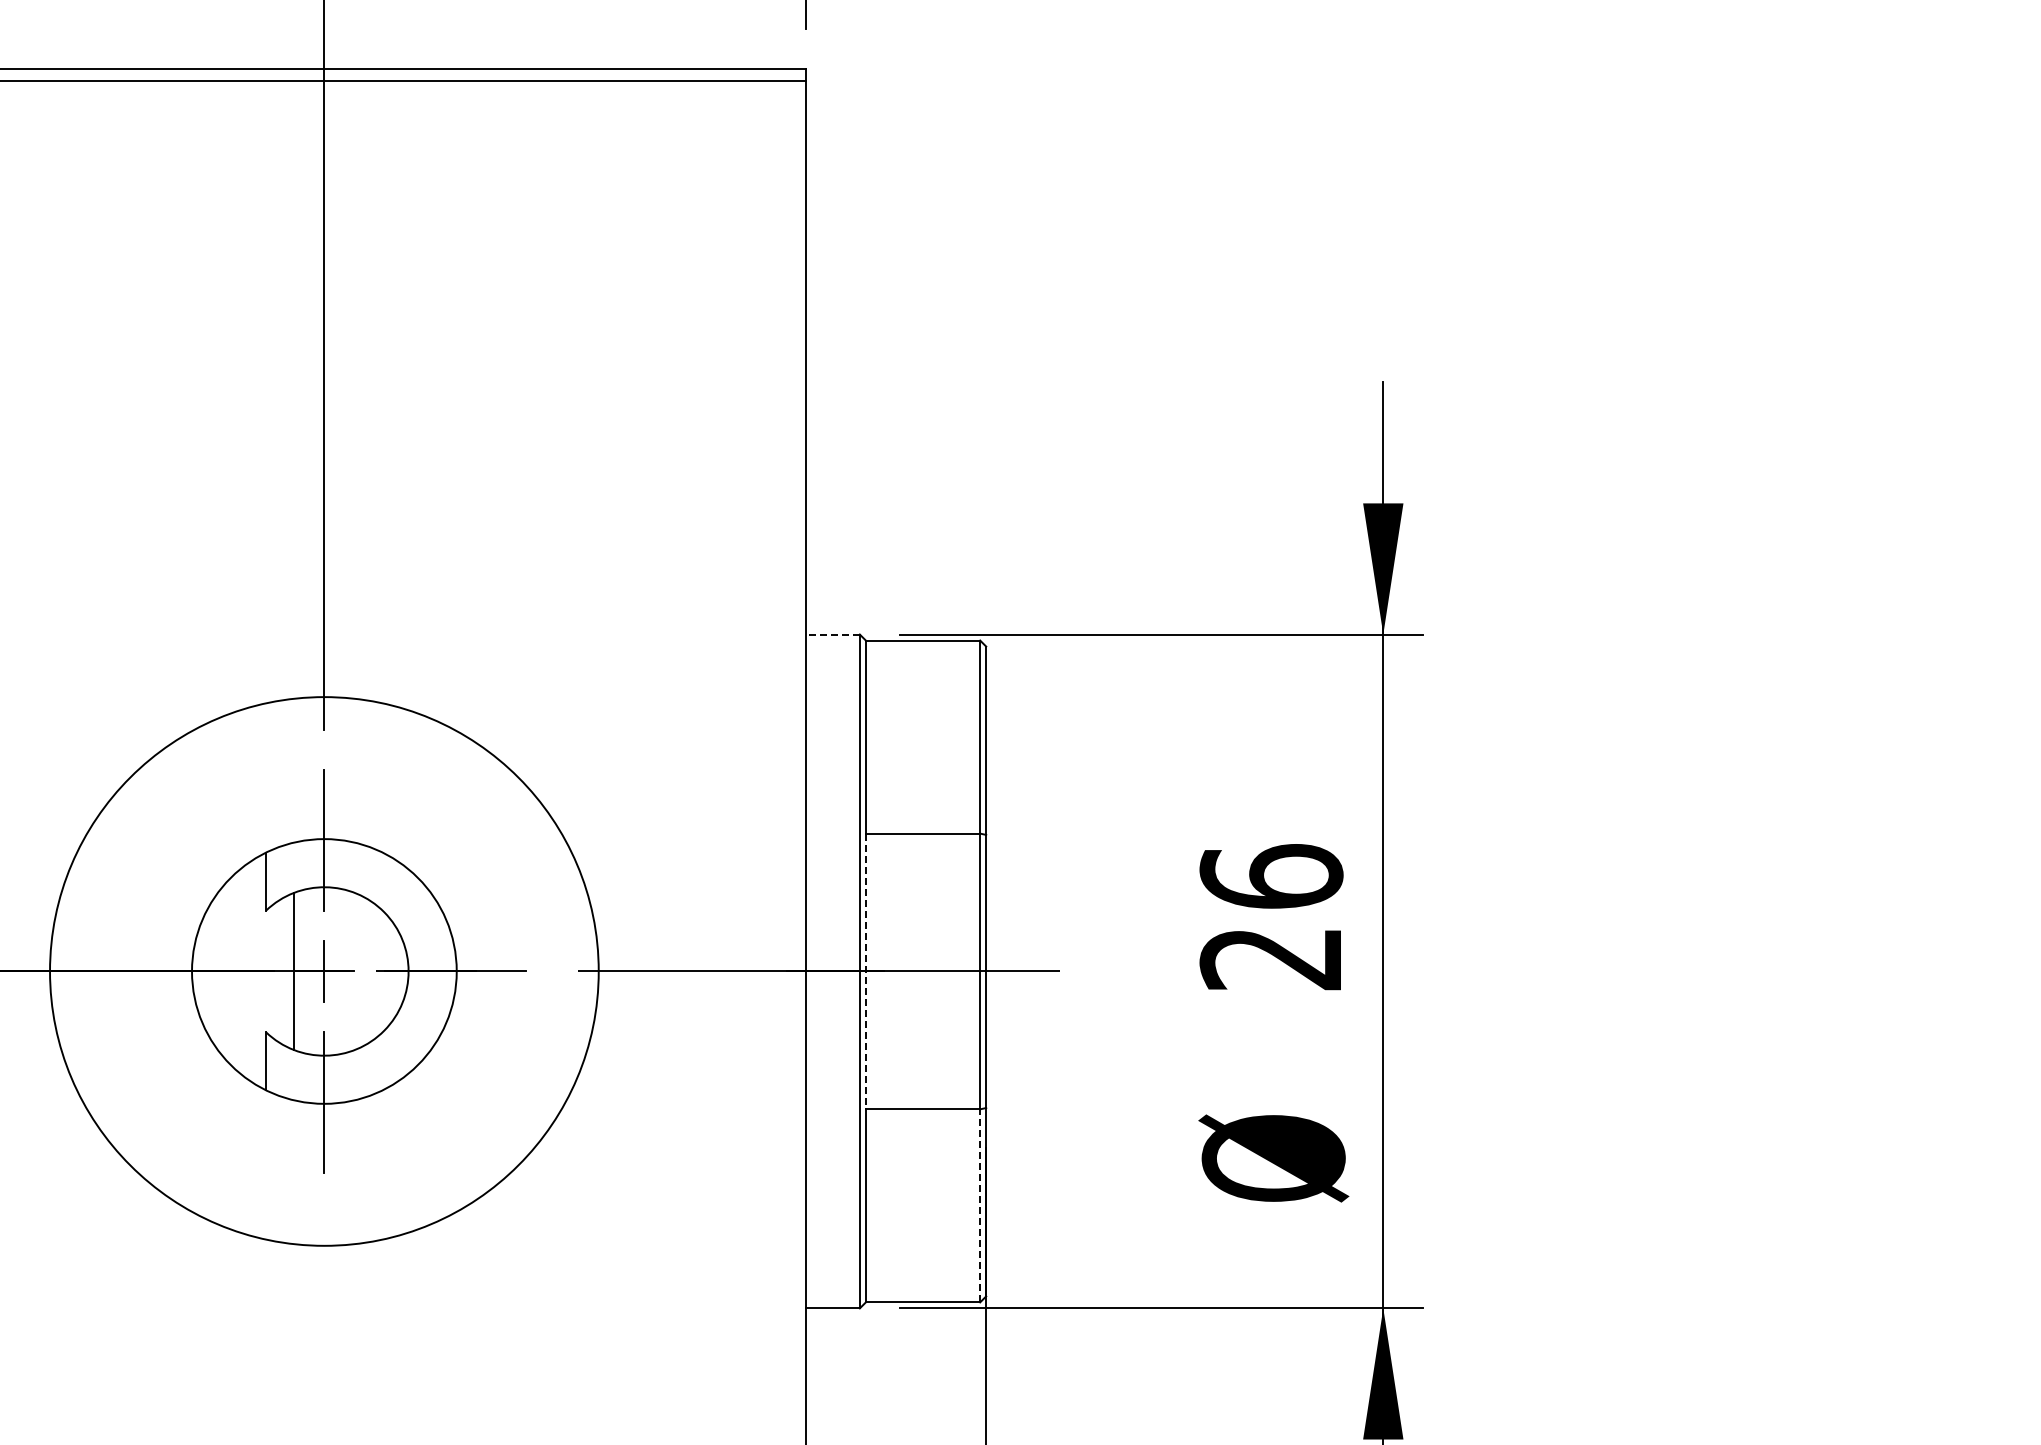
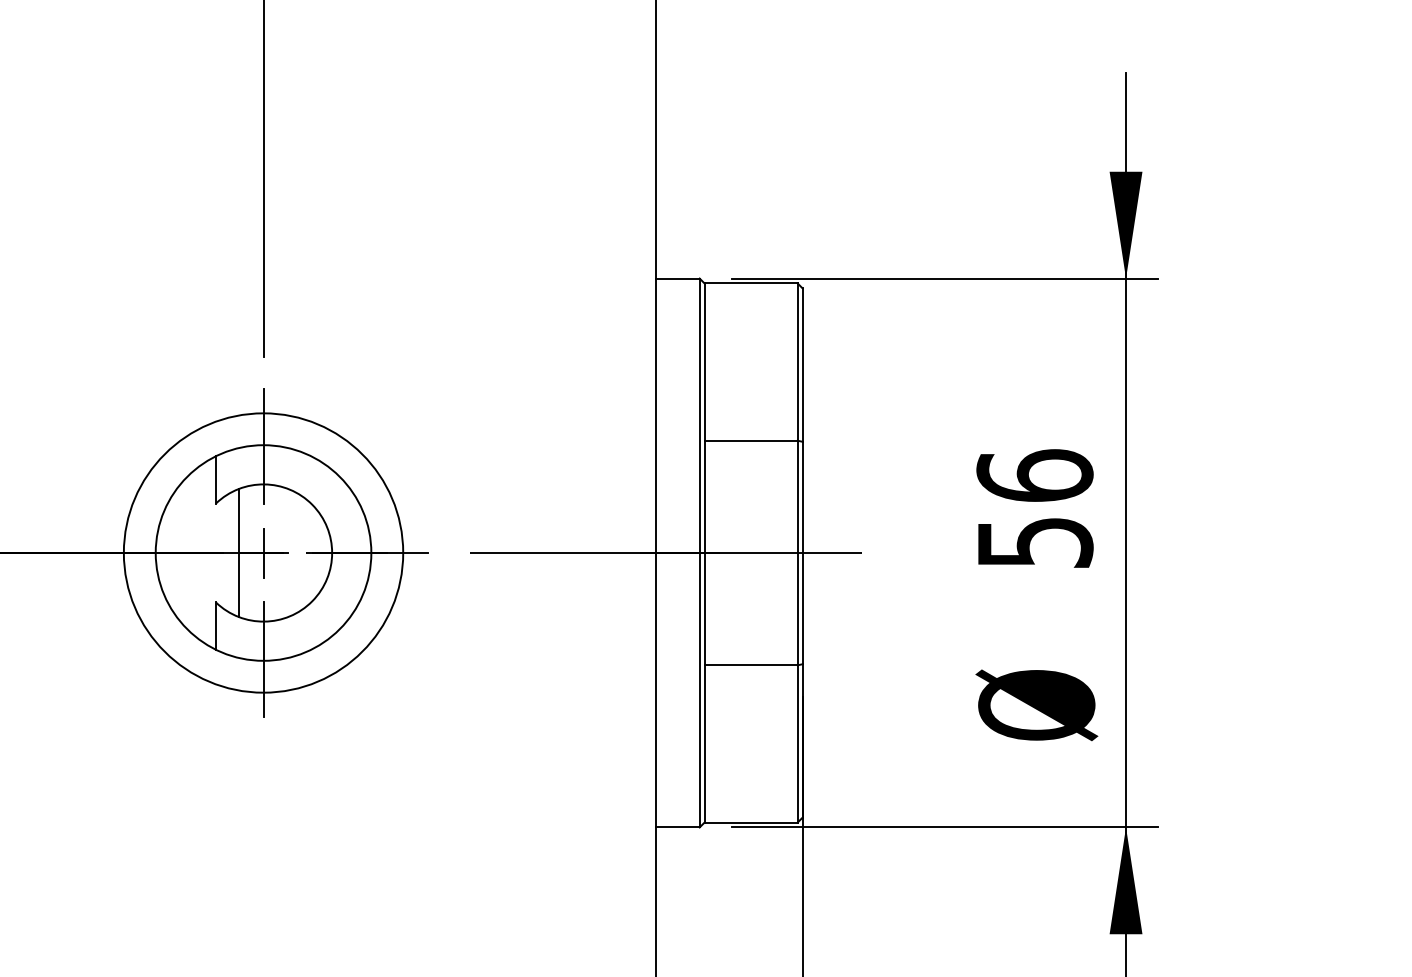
line: (832, 634) -> (677, 278), dashed -> solid
text: (1271, 959) -> (1034, 543), 26 -> 56
circle: (323, 971) -> (262, 553), size x0.62
line: (865, 971) -> (704, 553), dashed -> solid
line: (980, 1205) -> (797, 743), dashed -> solid

